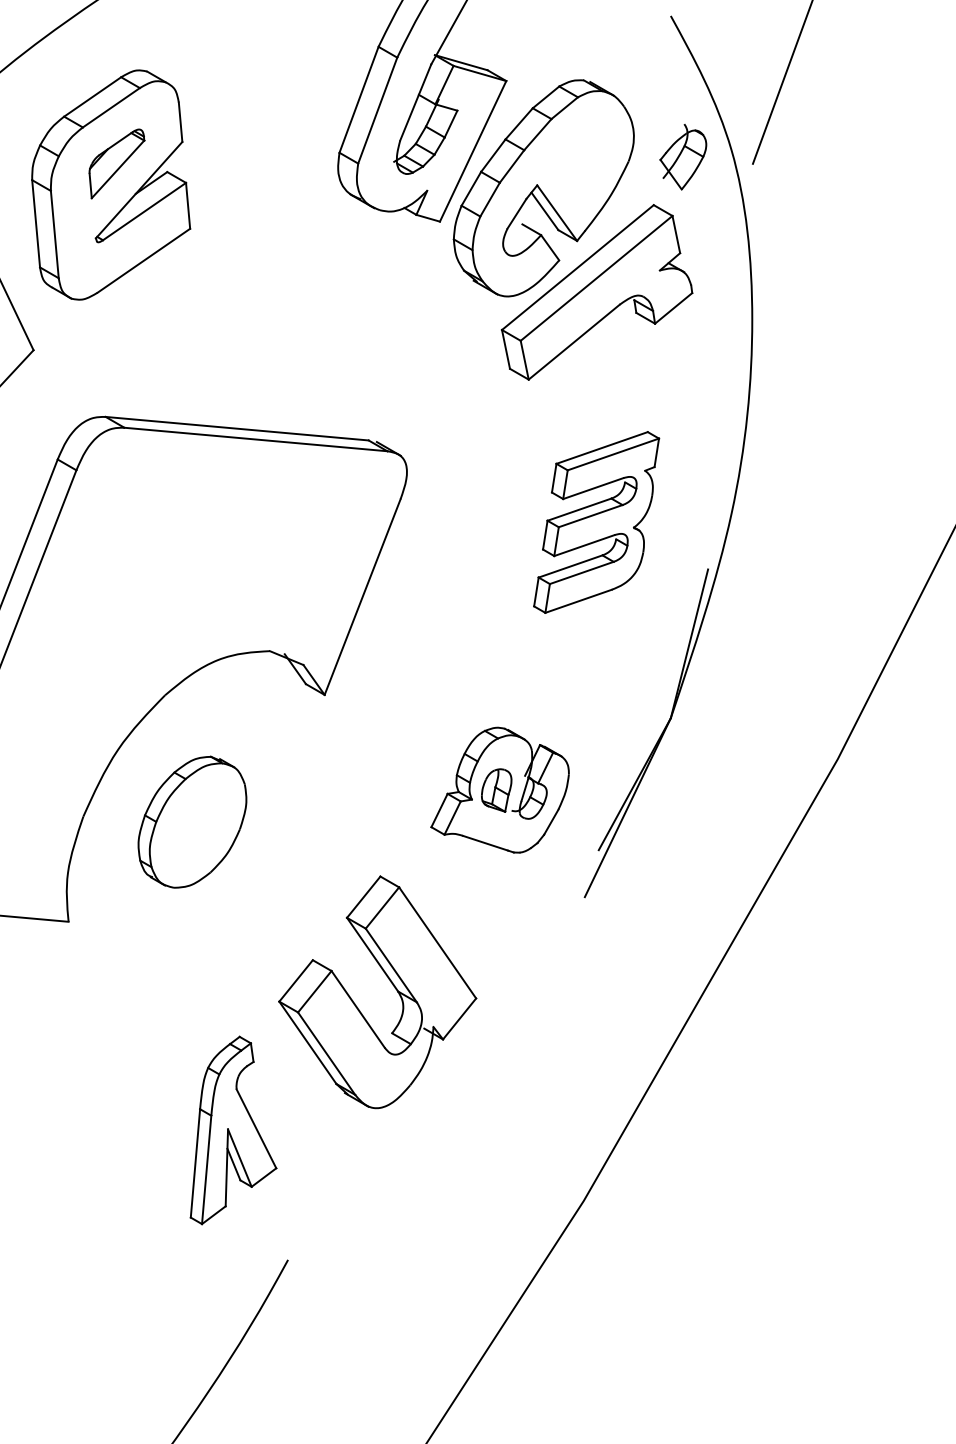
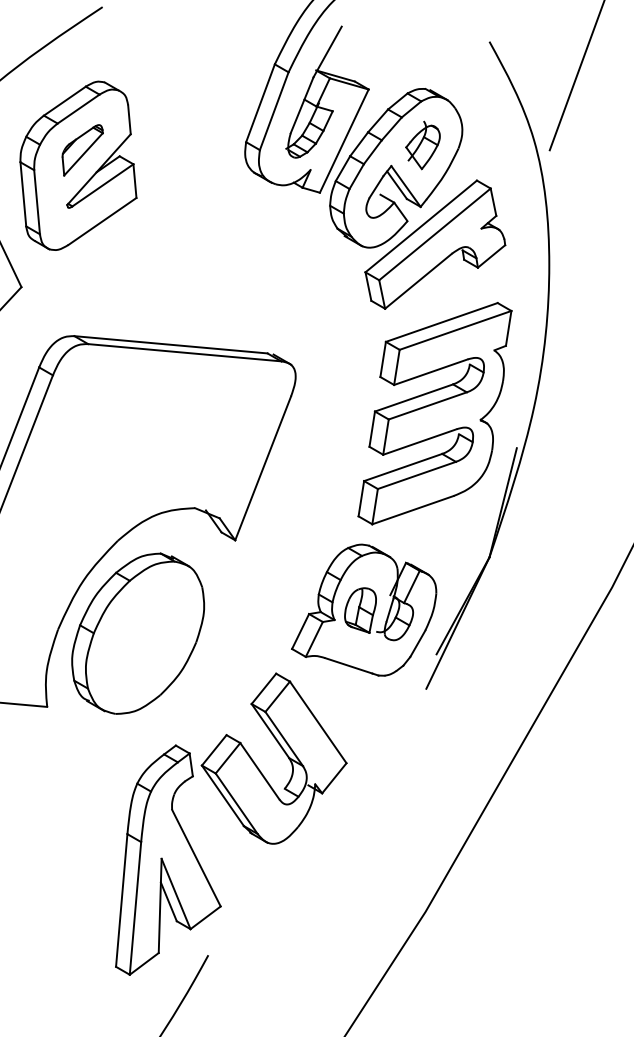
part: (683, 157) -> (423, 145), moved
part: (596, 522) -> (434, 413), size x1.67
part: (499, 790) -> (363, 610), size x1.43
part: (192, 822) -> (138, 634), size x1.67
part: (233, 1130) -> (168, 860), size x1.67

